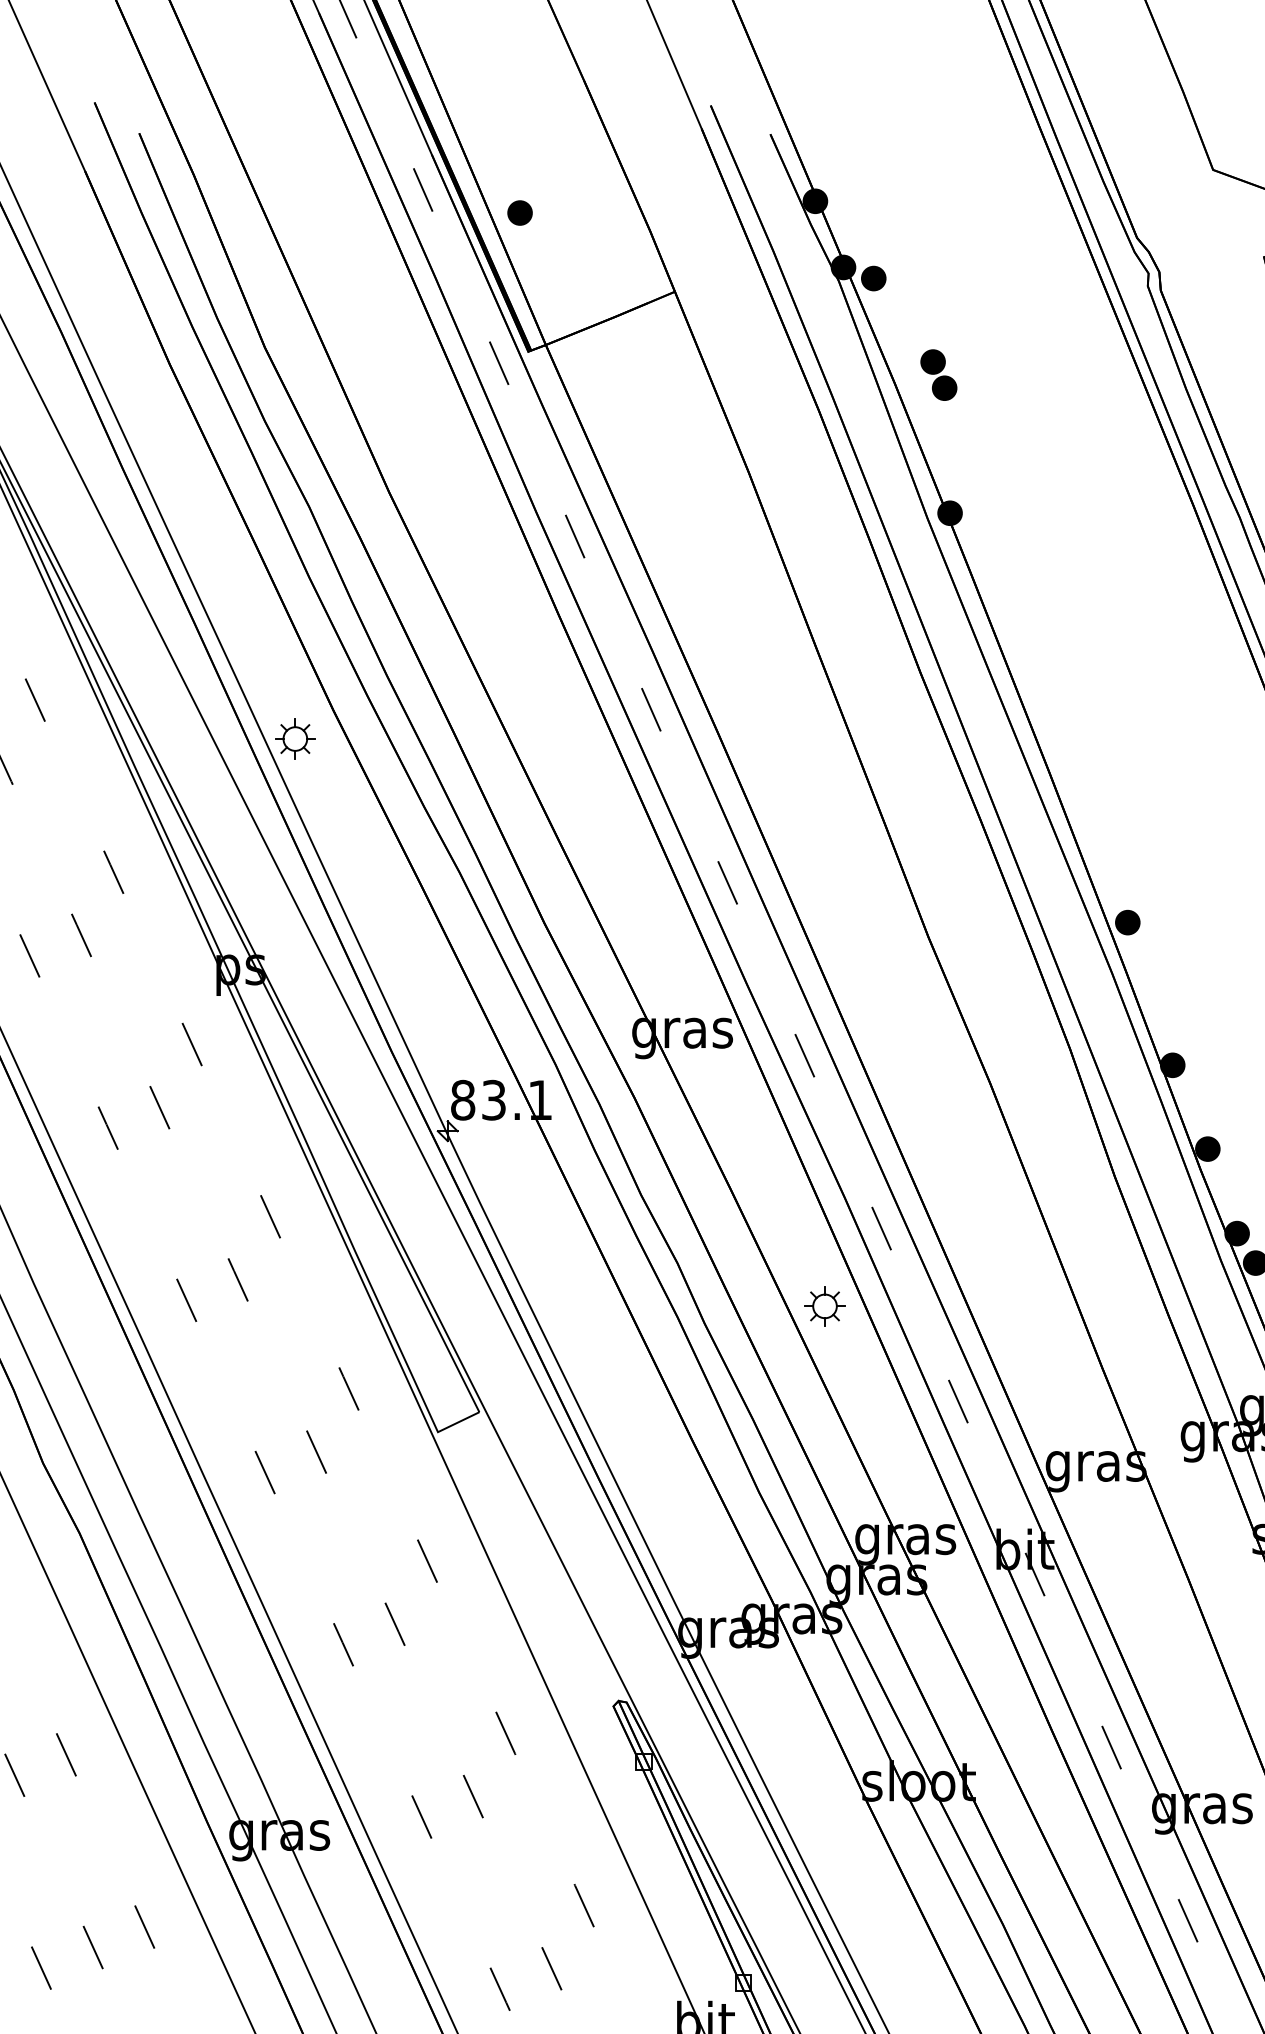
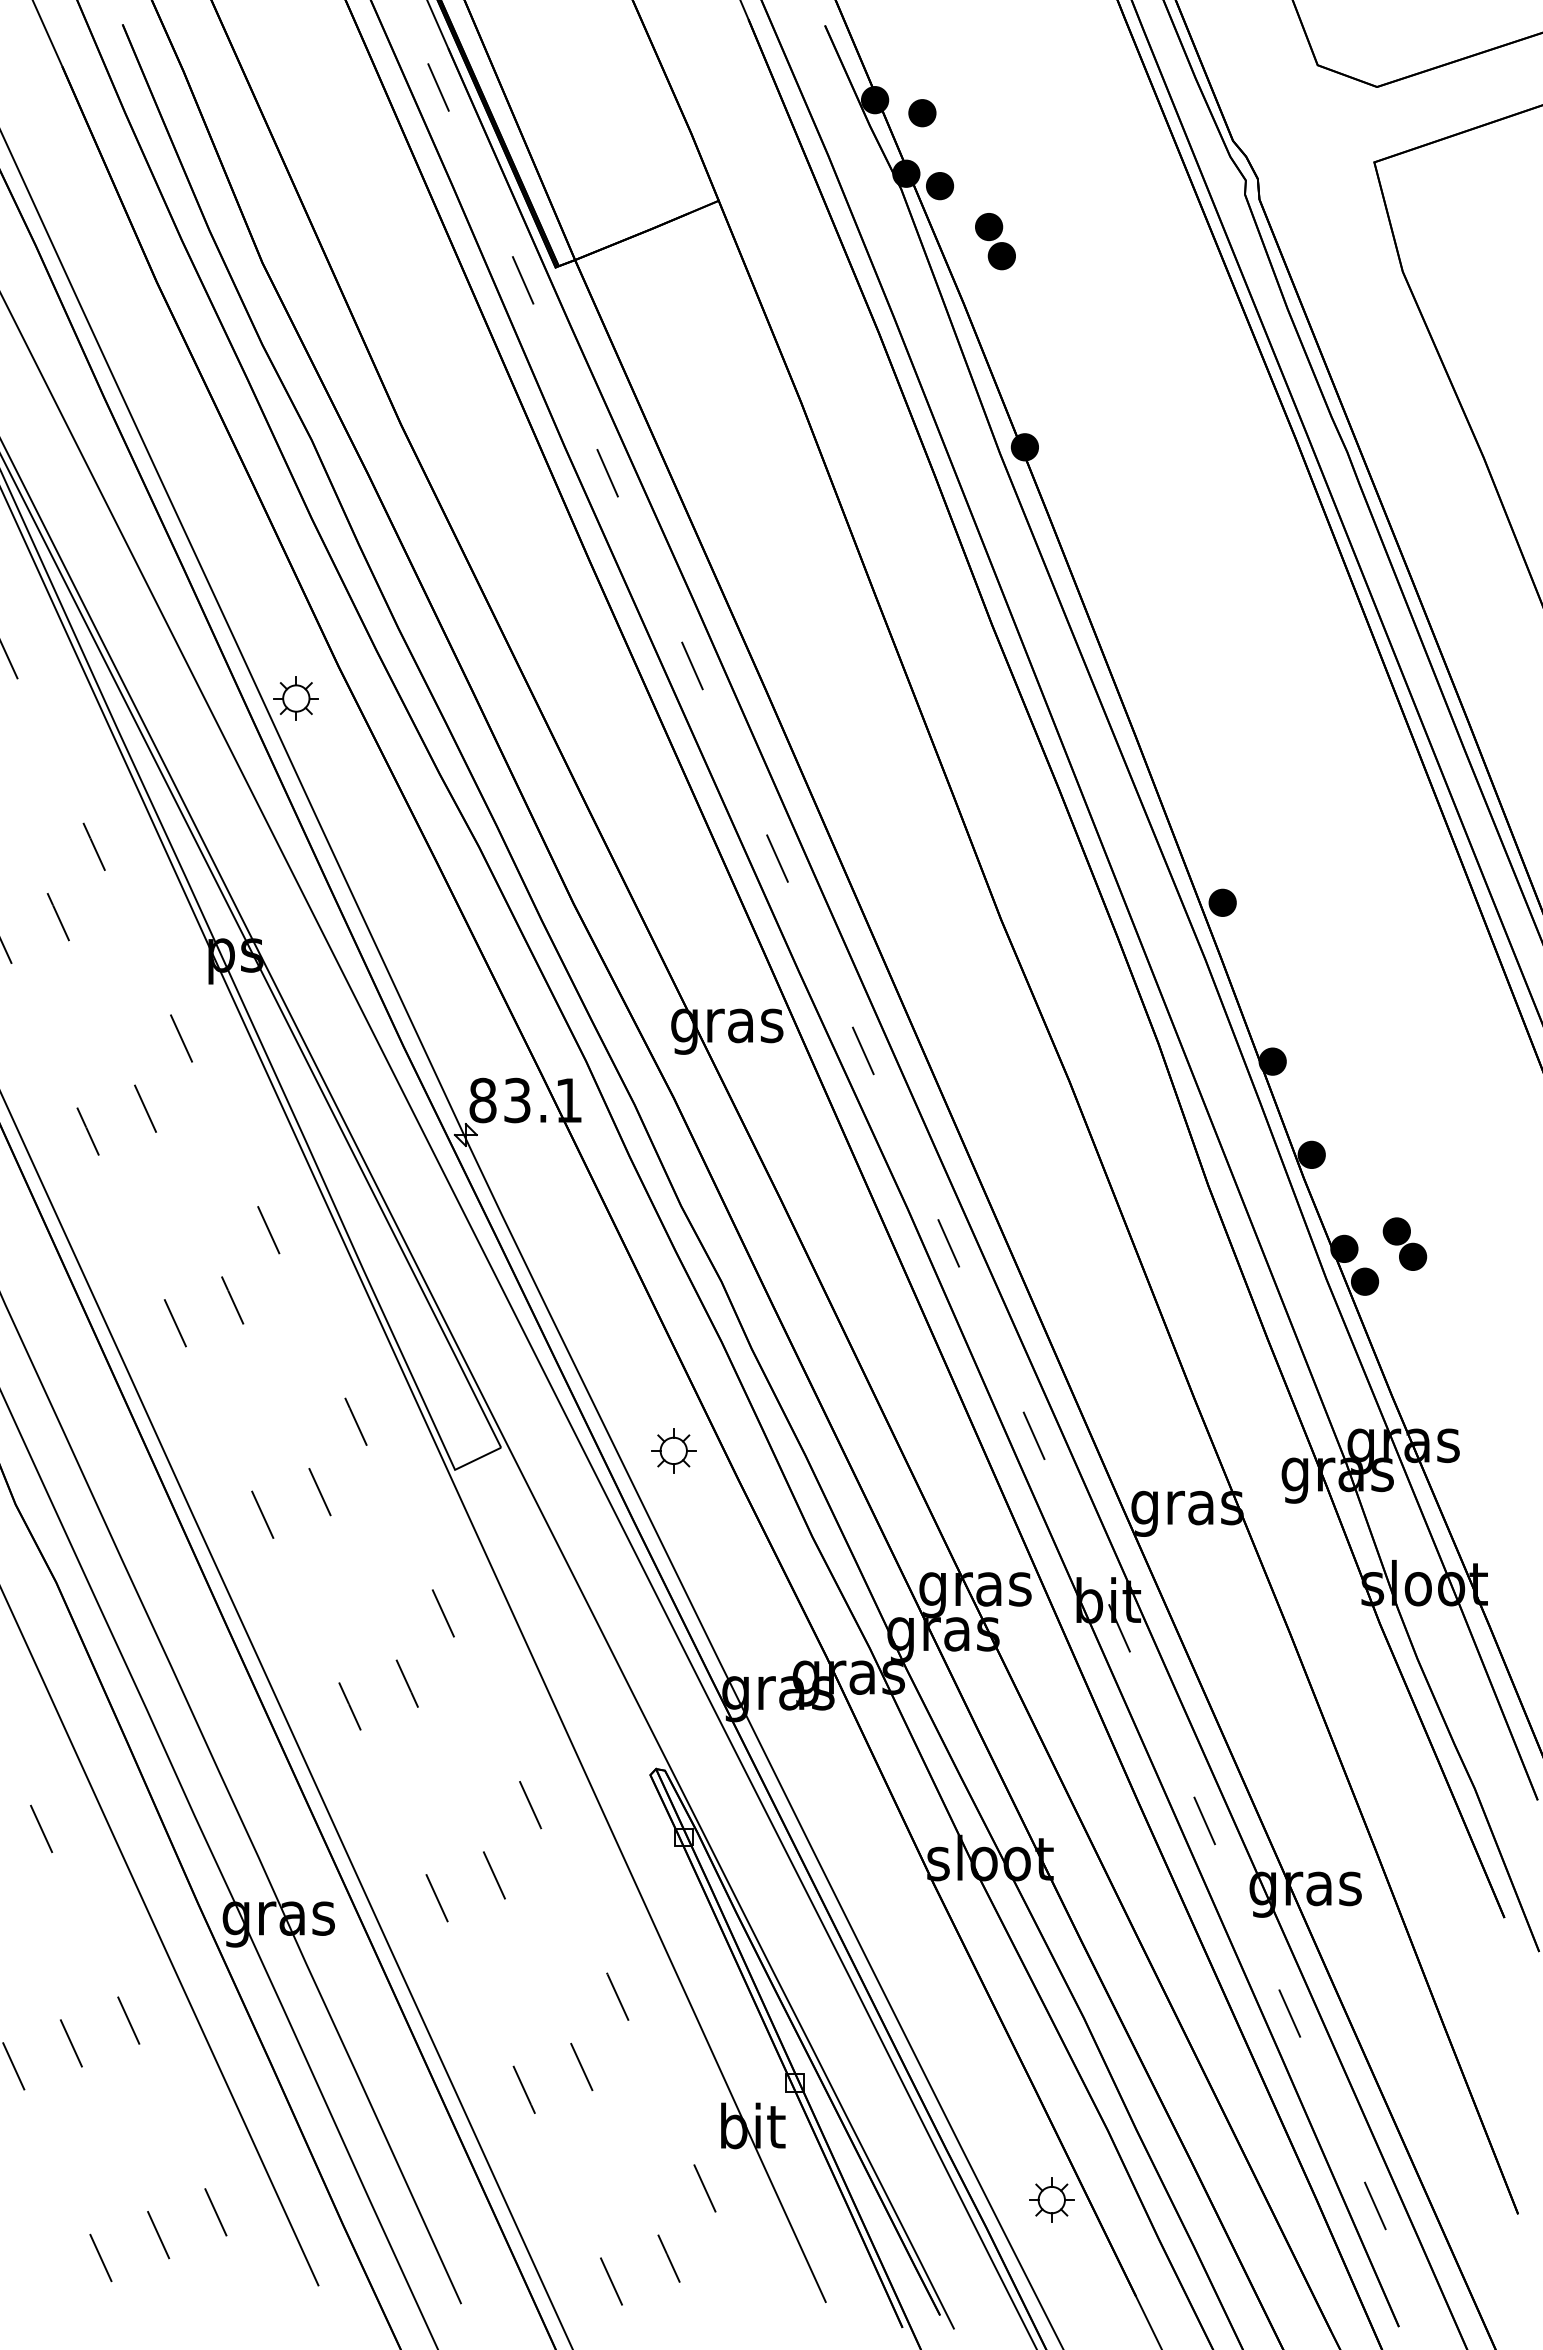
part: (520, 213) -> (922, 113), moved
part: (938, 375) -> (995, 241), moved
part: (824, 1306) -> (673, 1450), moved

